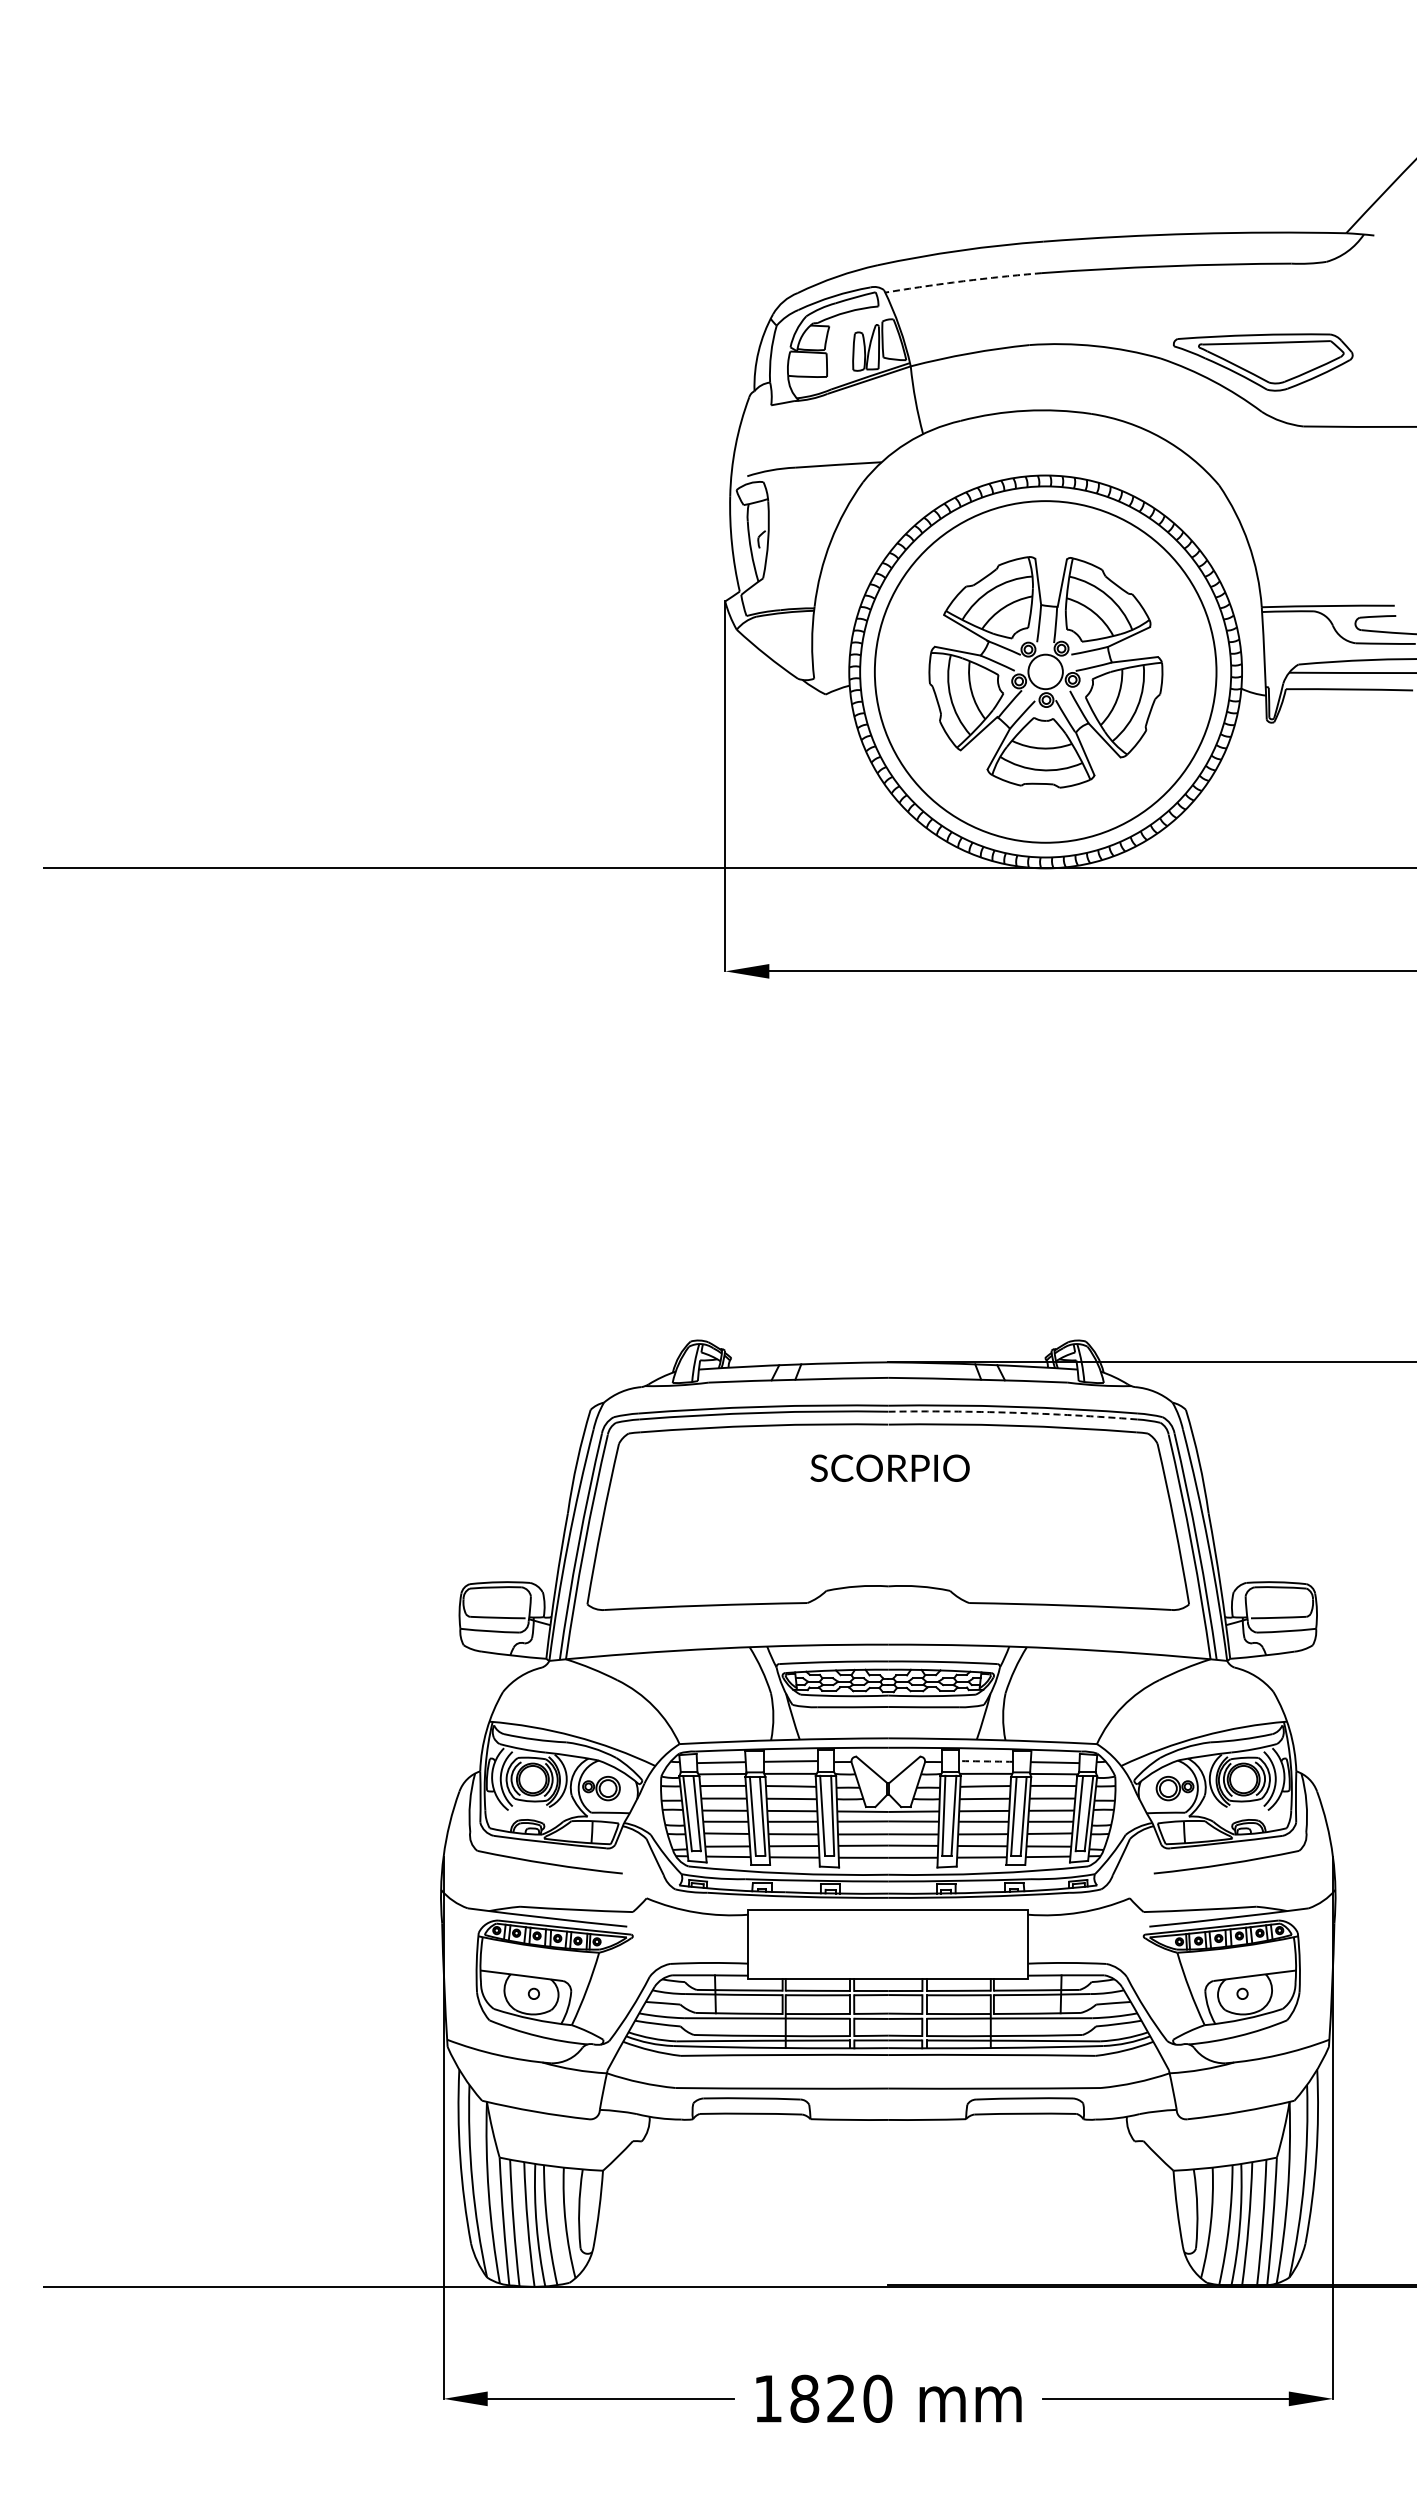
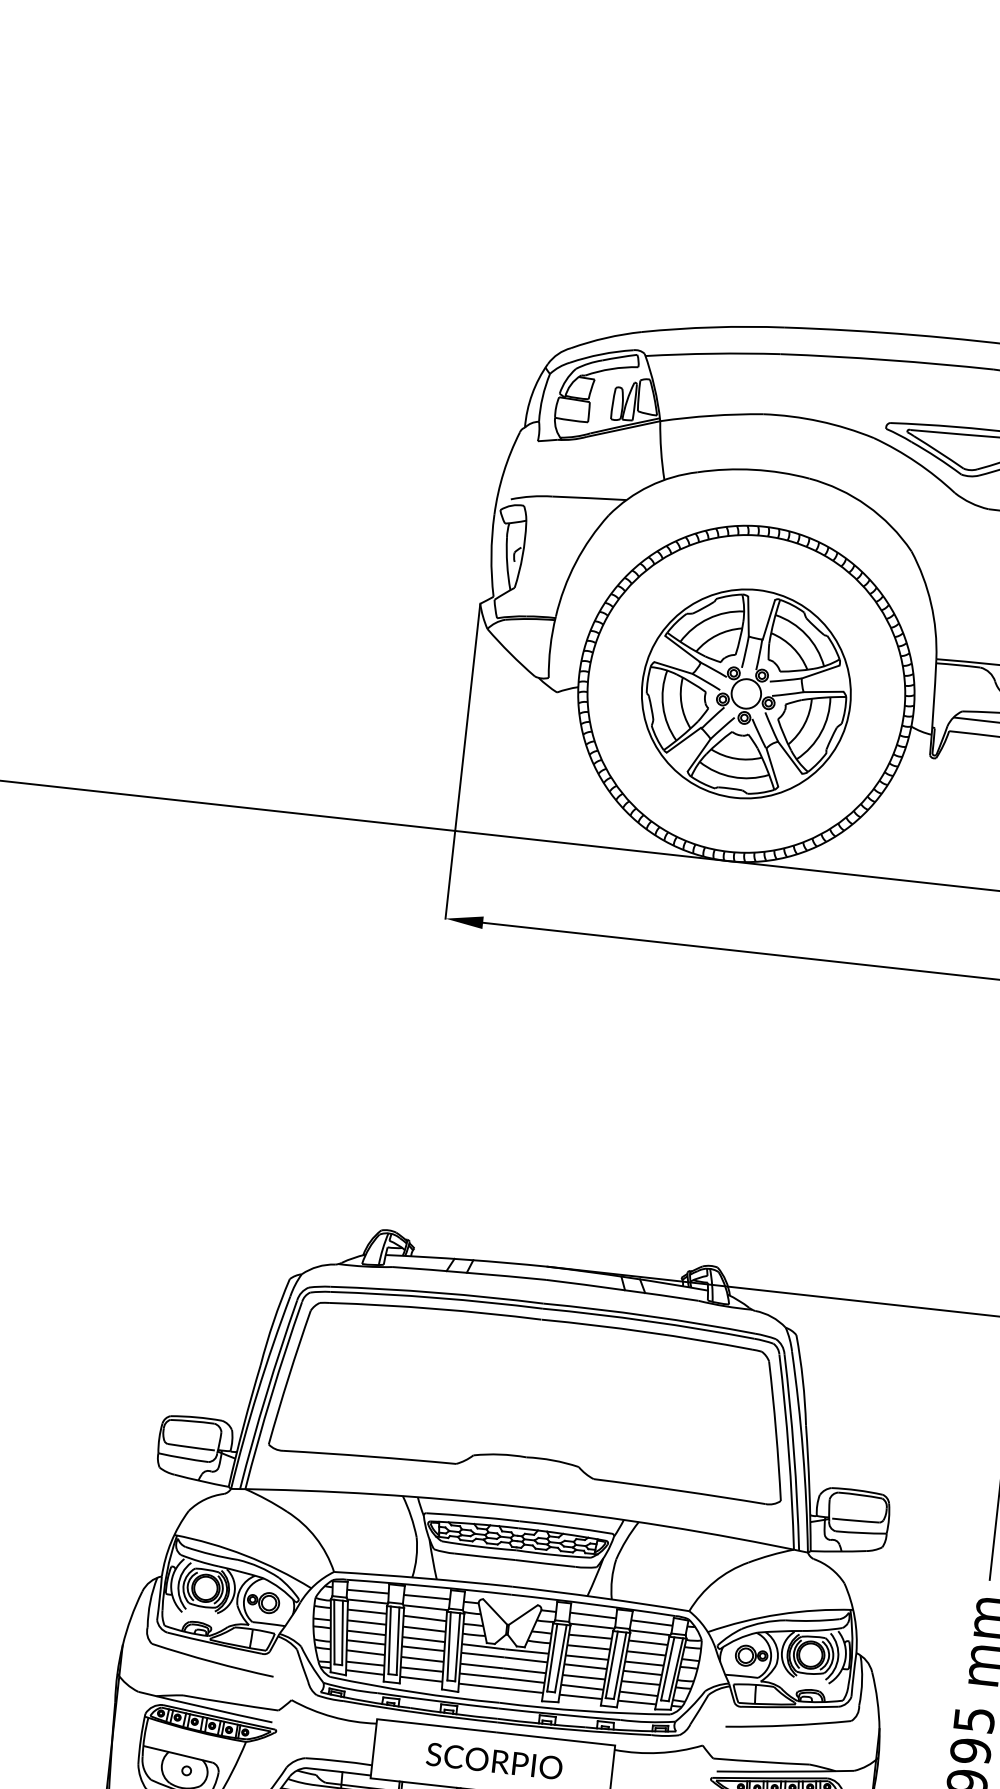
arc: (963, 281) -> (713, 353), dashed -> solid
circle: (1045, 671) -> (746, 693), size x0.71
arc: (1012, 1412) -> (648, 1321), dashed -> solid
text: (889, 1467) -> (494, 1760), moved
arc: (985, 1761) -> (592, 1615), dashed -> solid

